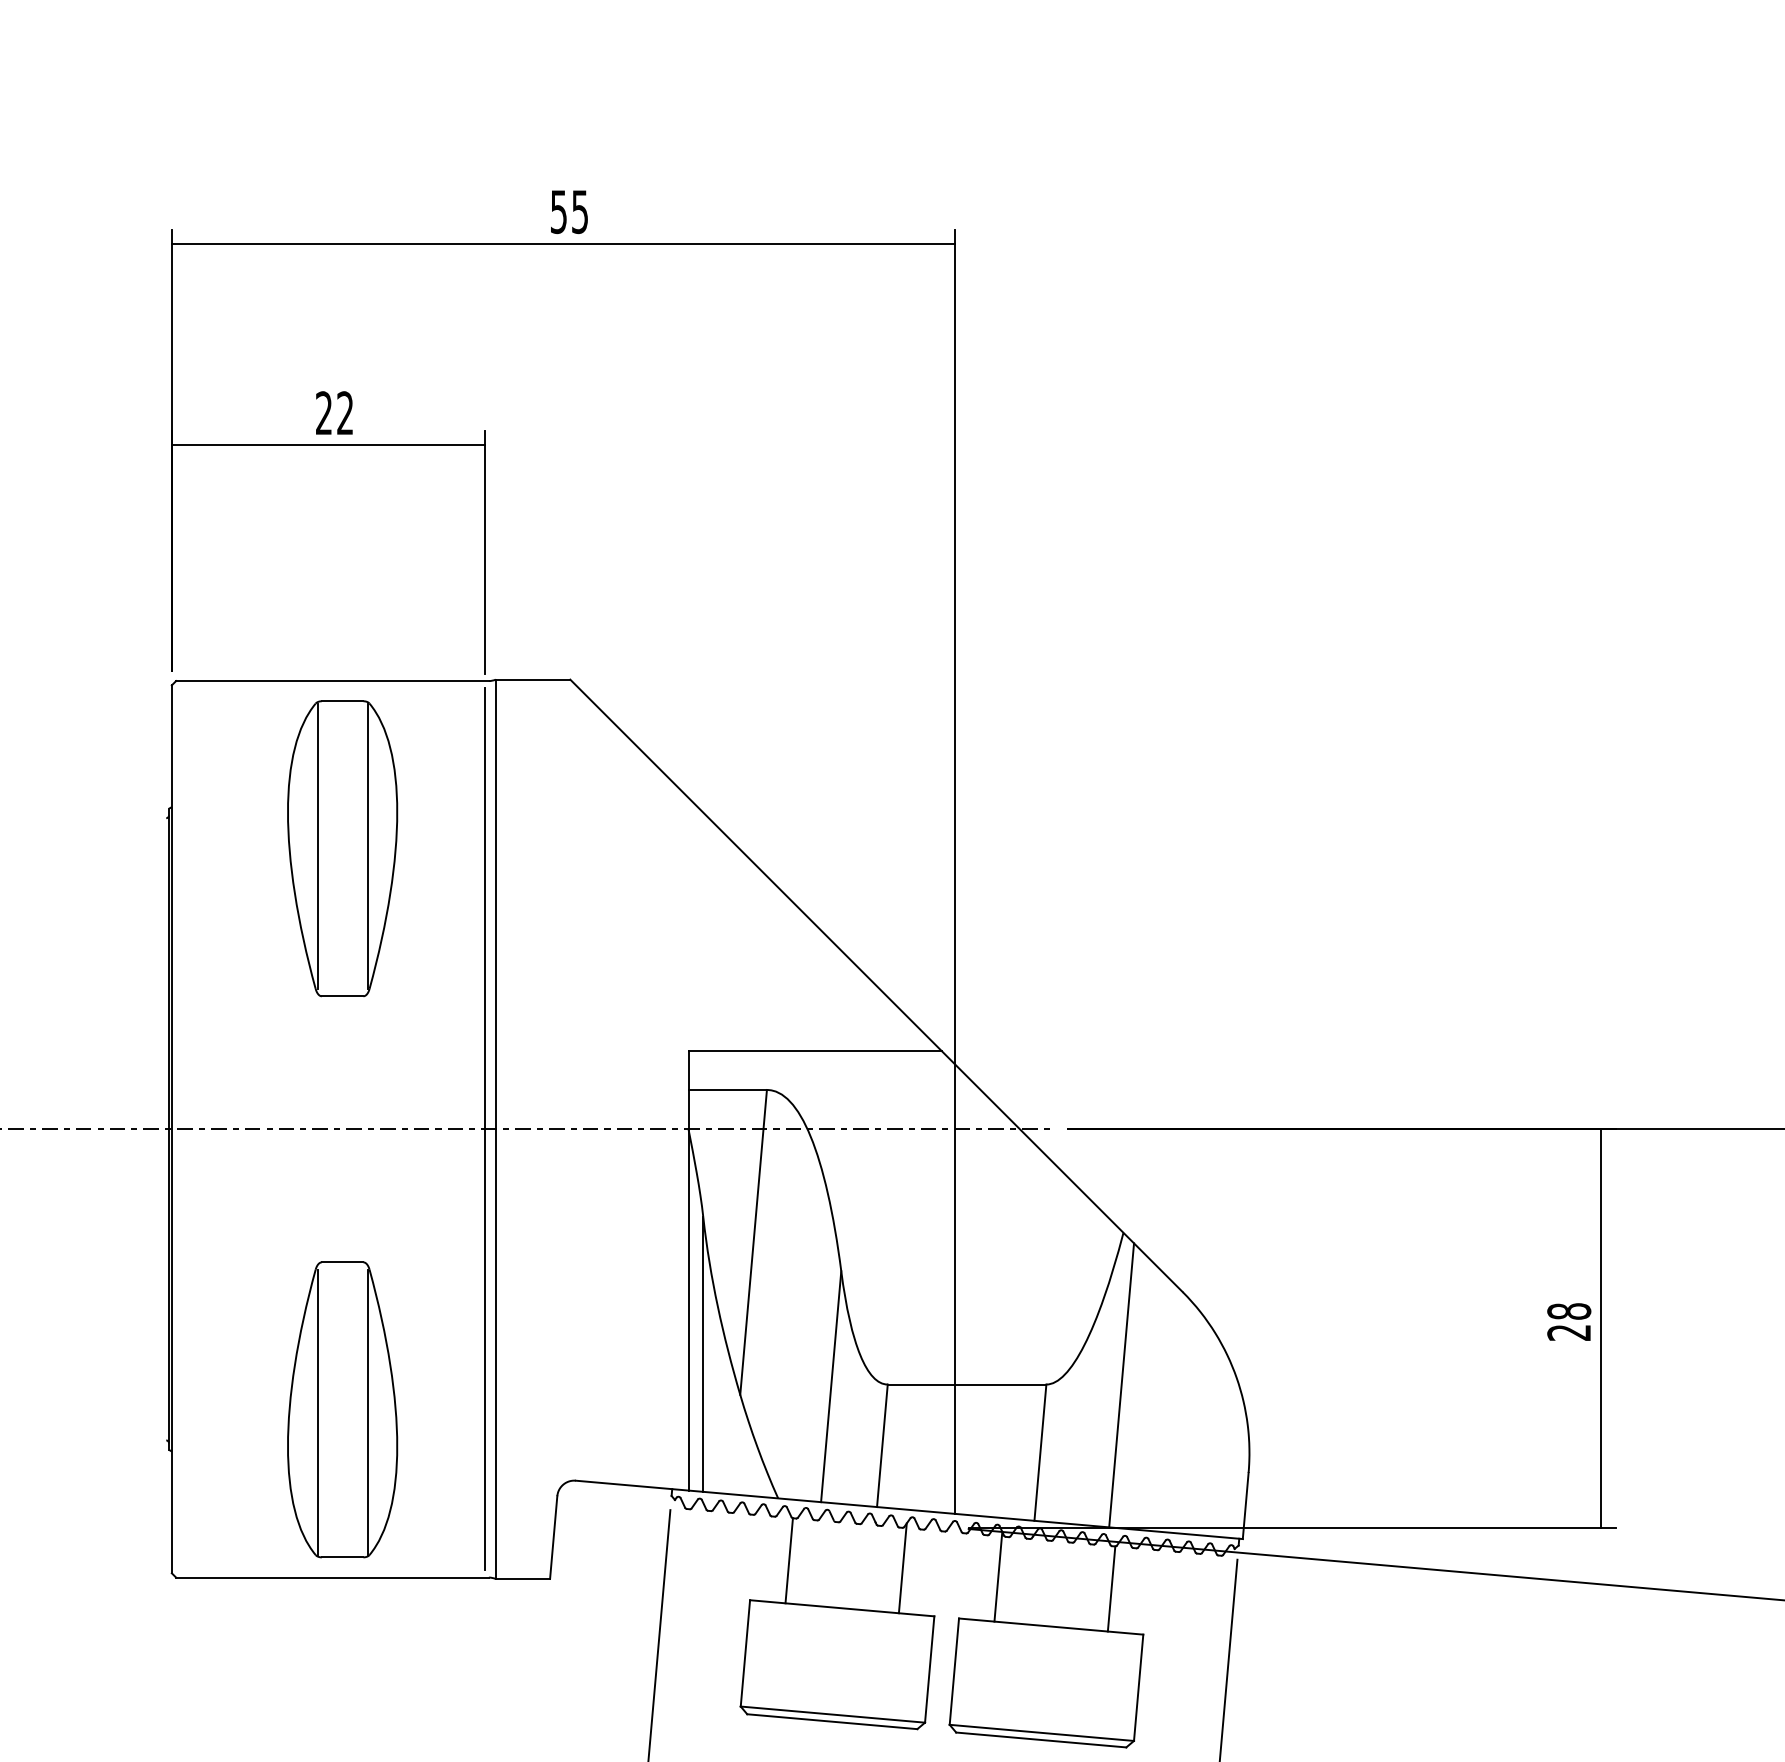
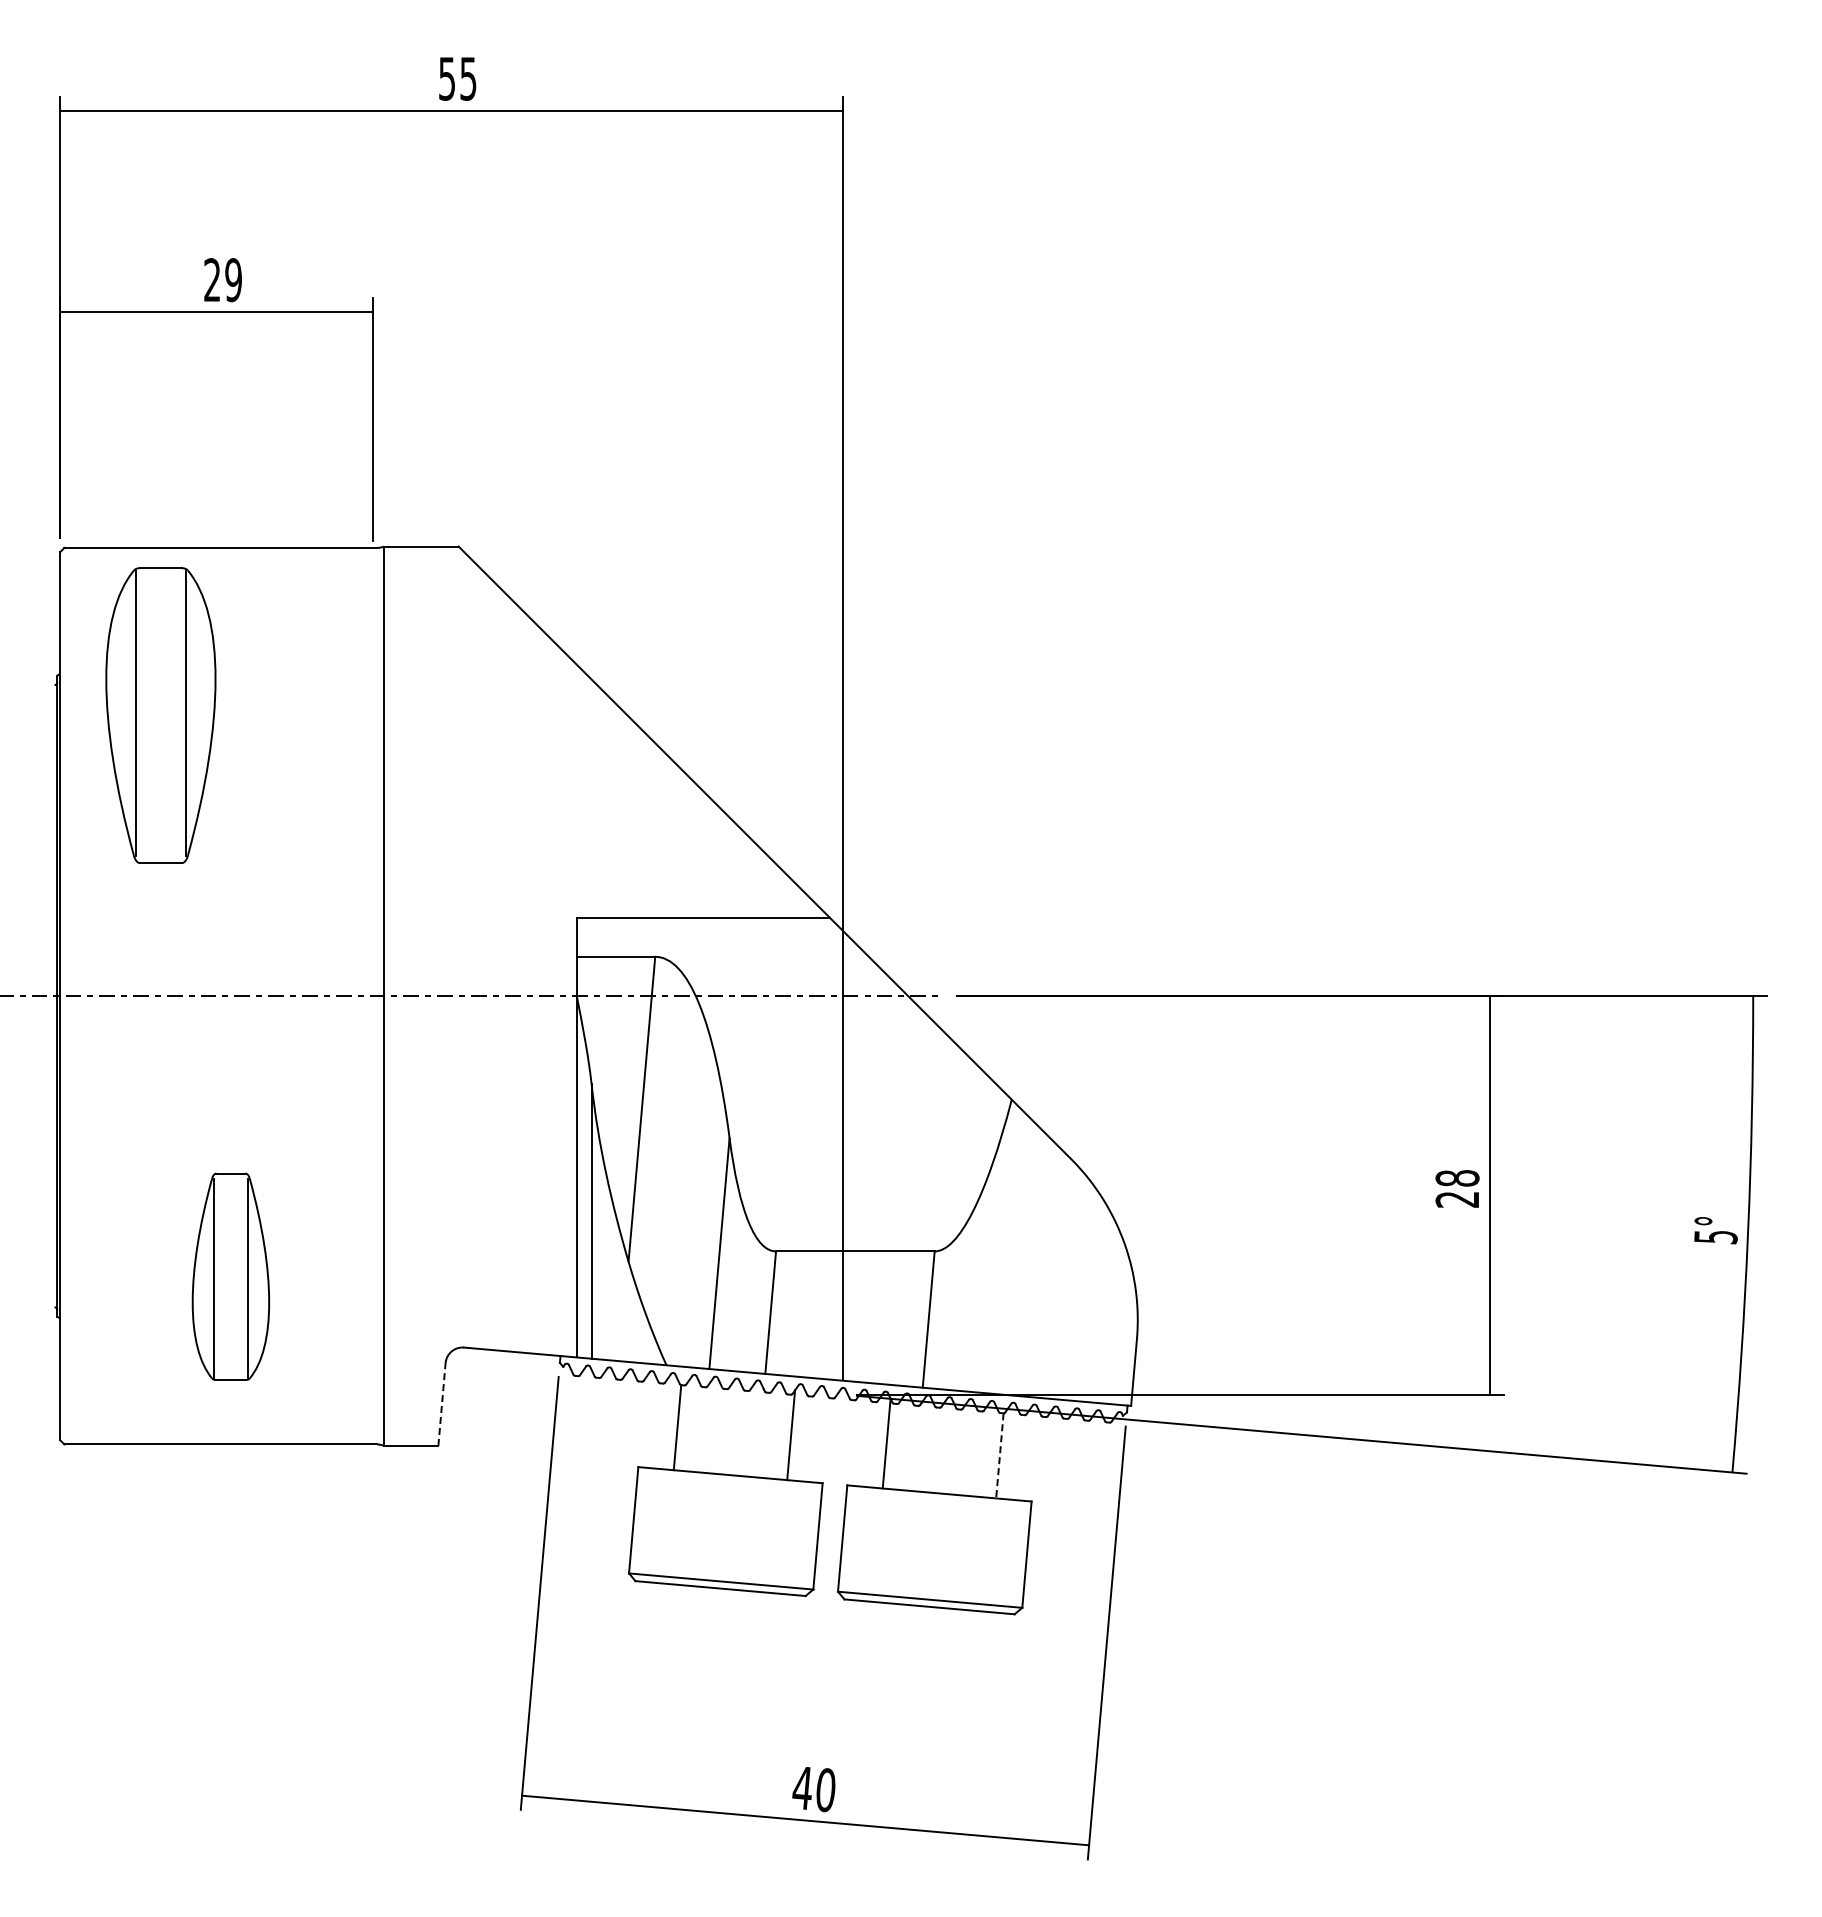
text: (345, 413) -> (233, 280), 22 -> 29
part: (342, 848) -> (160, 715), moved
line: (485, 1129) -> (373, 996), removed
line: (1121, 1385) -> (1009, 1252), removed
part: (342, 1409) -> (230, 1276), size x0.7
line: (554, 1537) -> (442, 1404), solid -> dashed
line: (1111, 1588) -> (999, 1455), solid -> dashed

